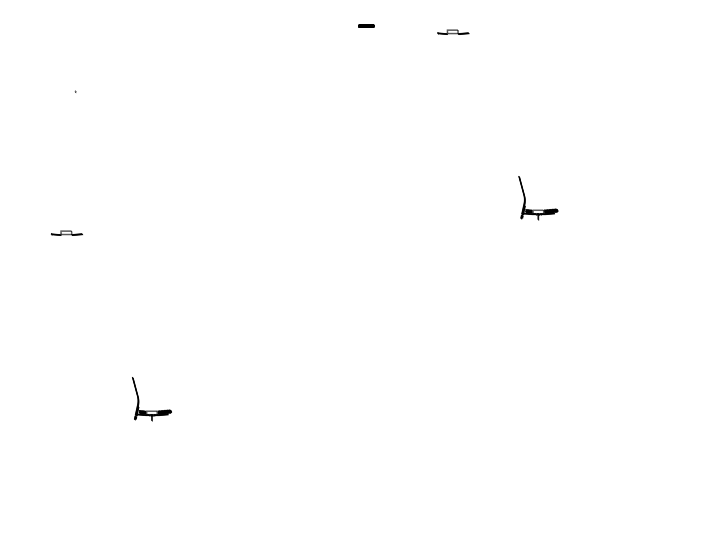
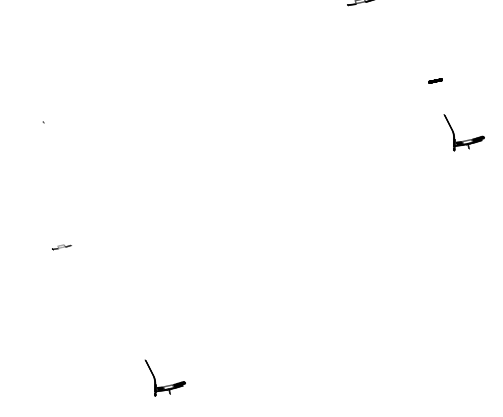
line: (366, 25) -> (435, 80), moved
part: (66, 232) -> (61, 246), size x0.7

